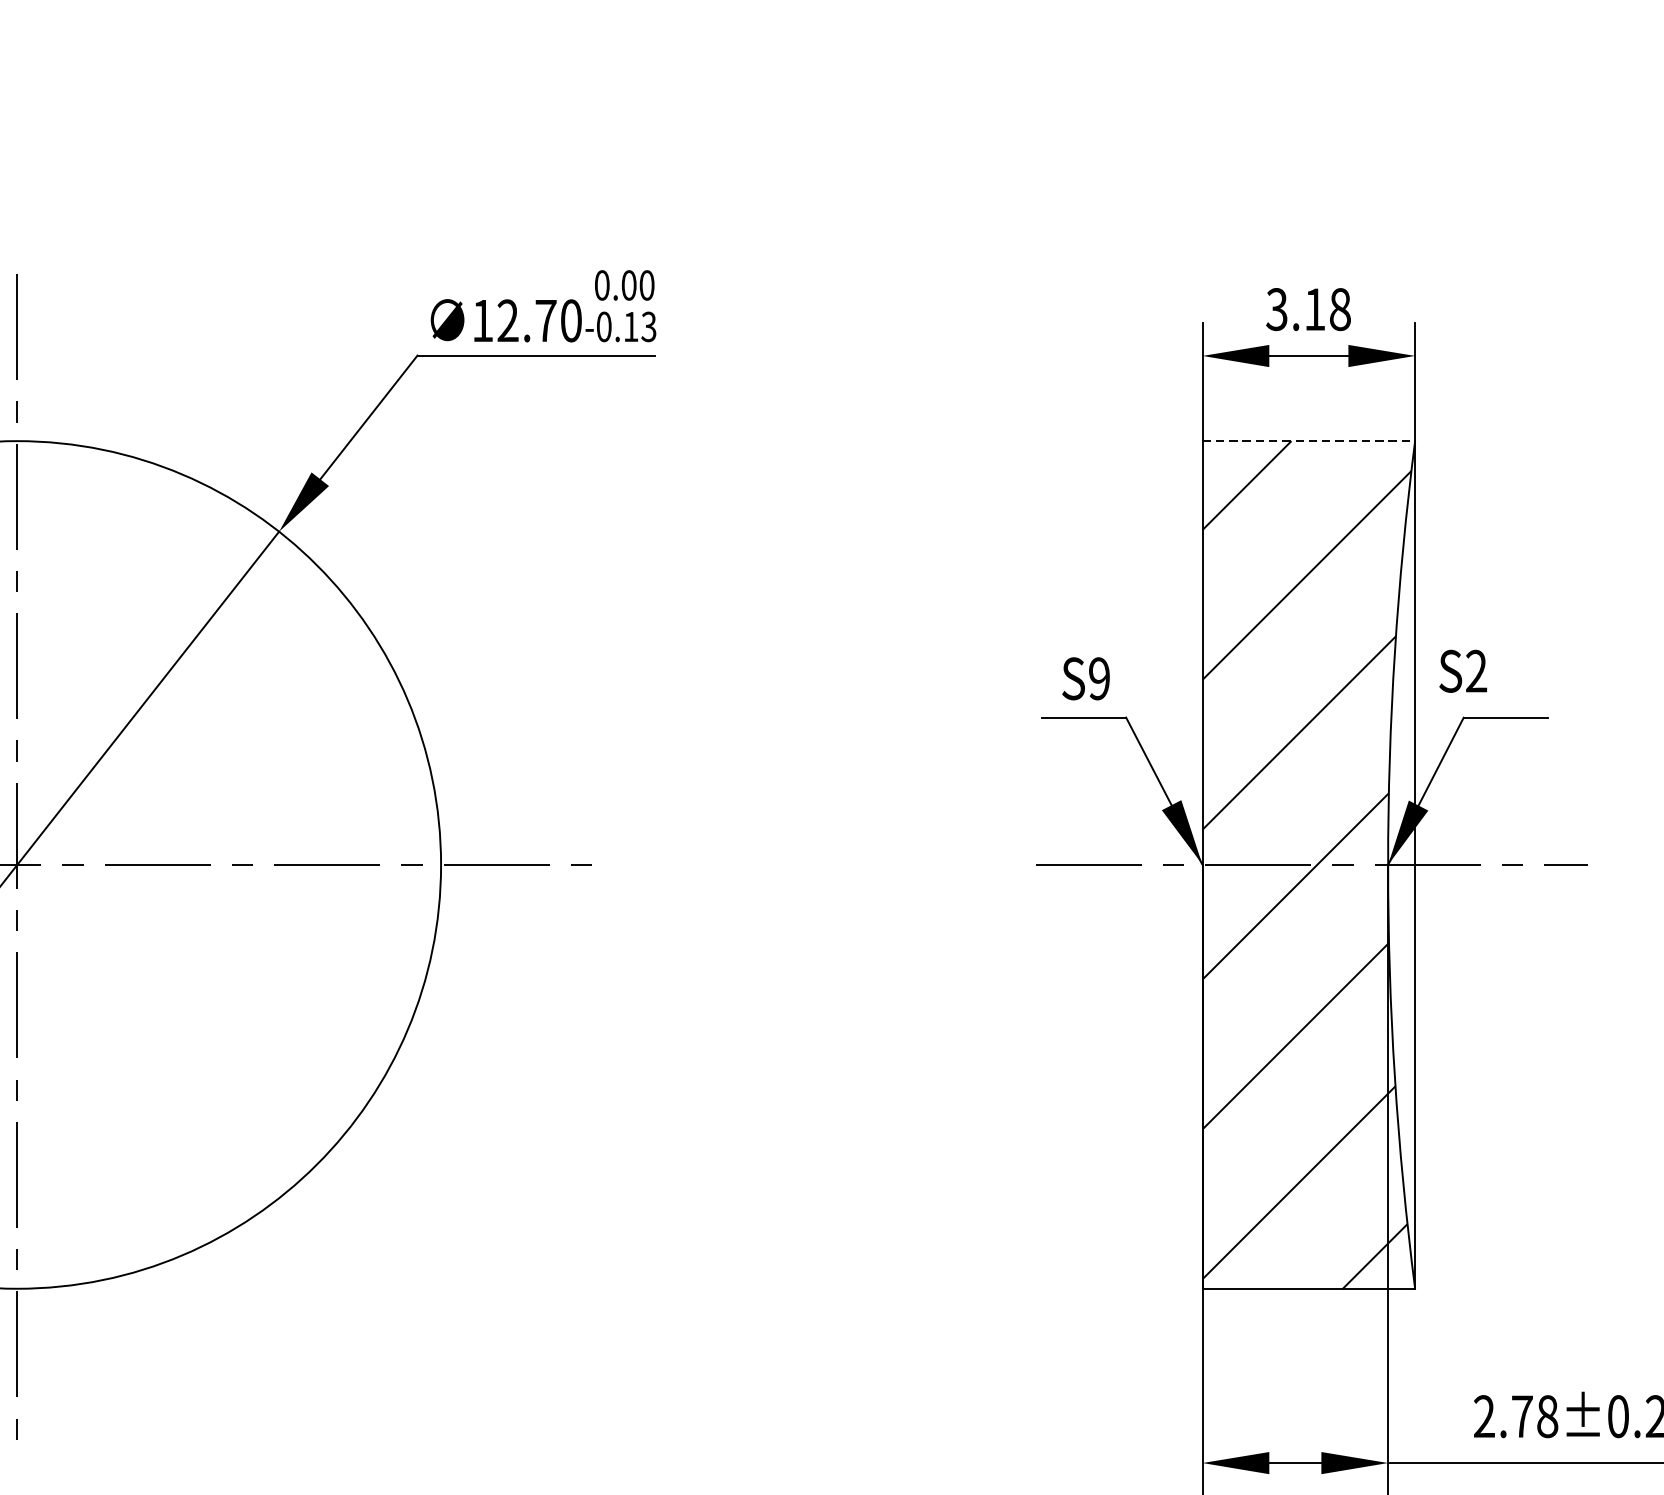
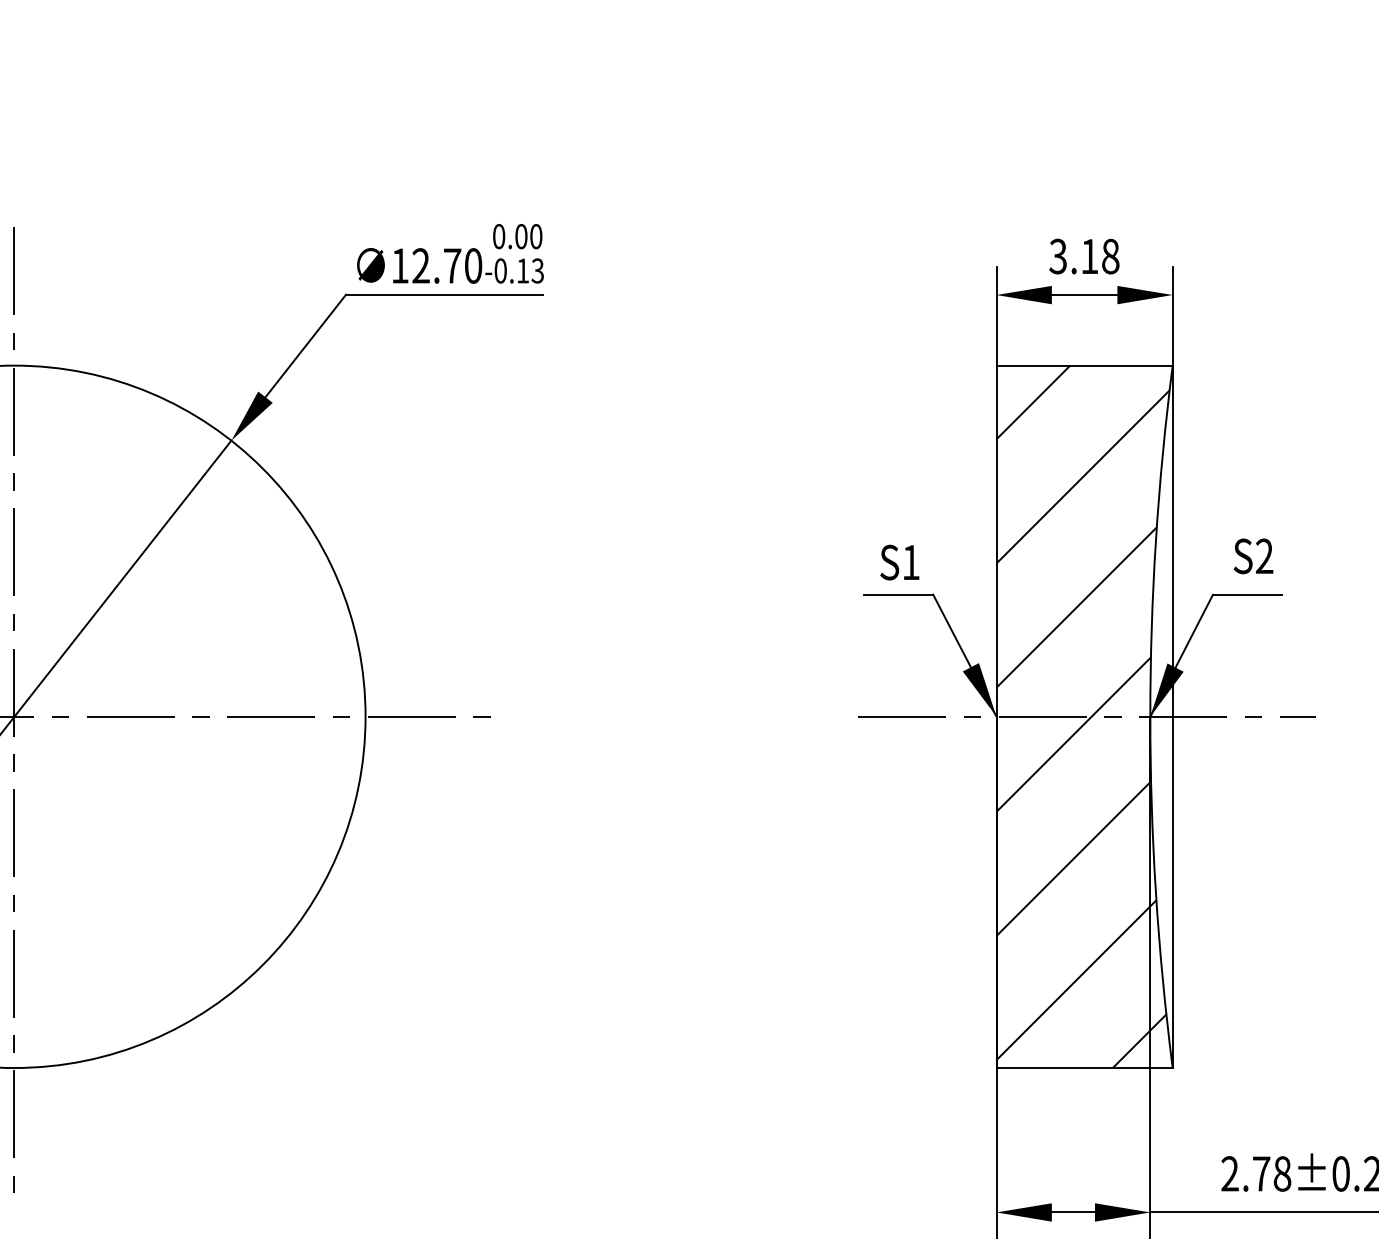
line: (1309, 440) -> (1085, 365), dashed -> solid
text: (1463, 671) -> (1253, 556), moved
text: (1098, 678) -> (910, 562), S9 -> S1

